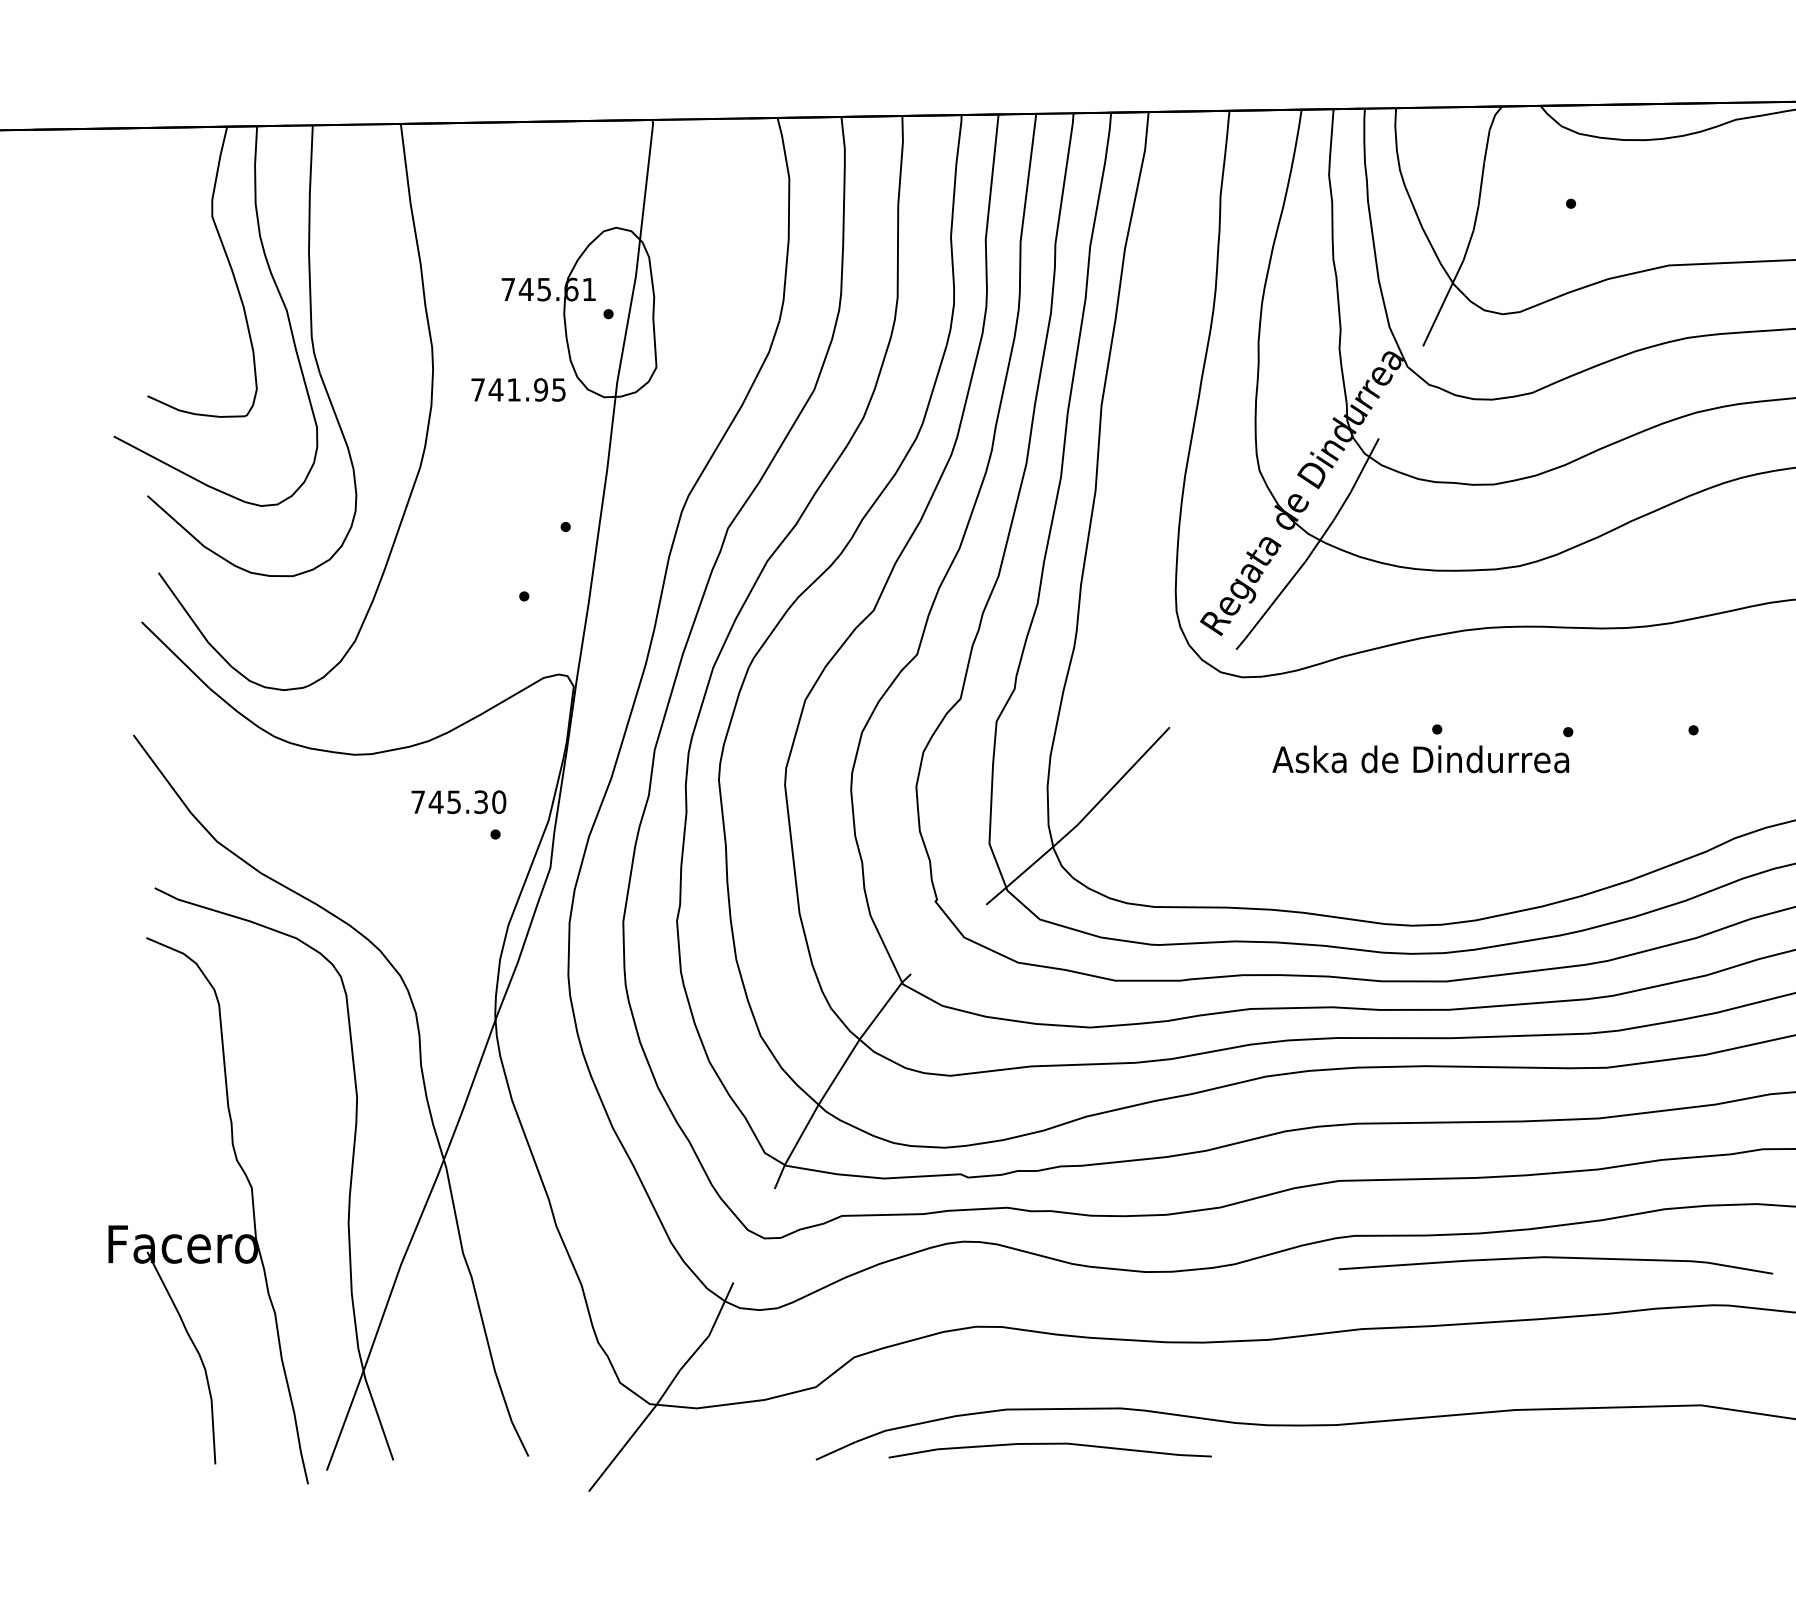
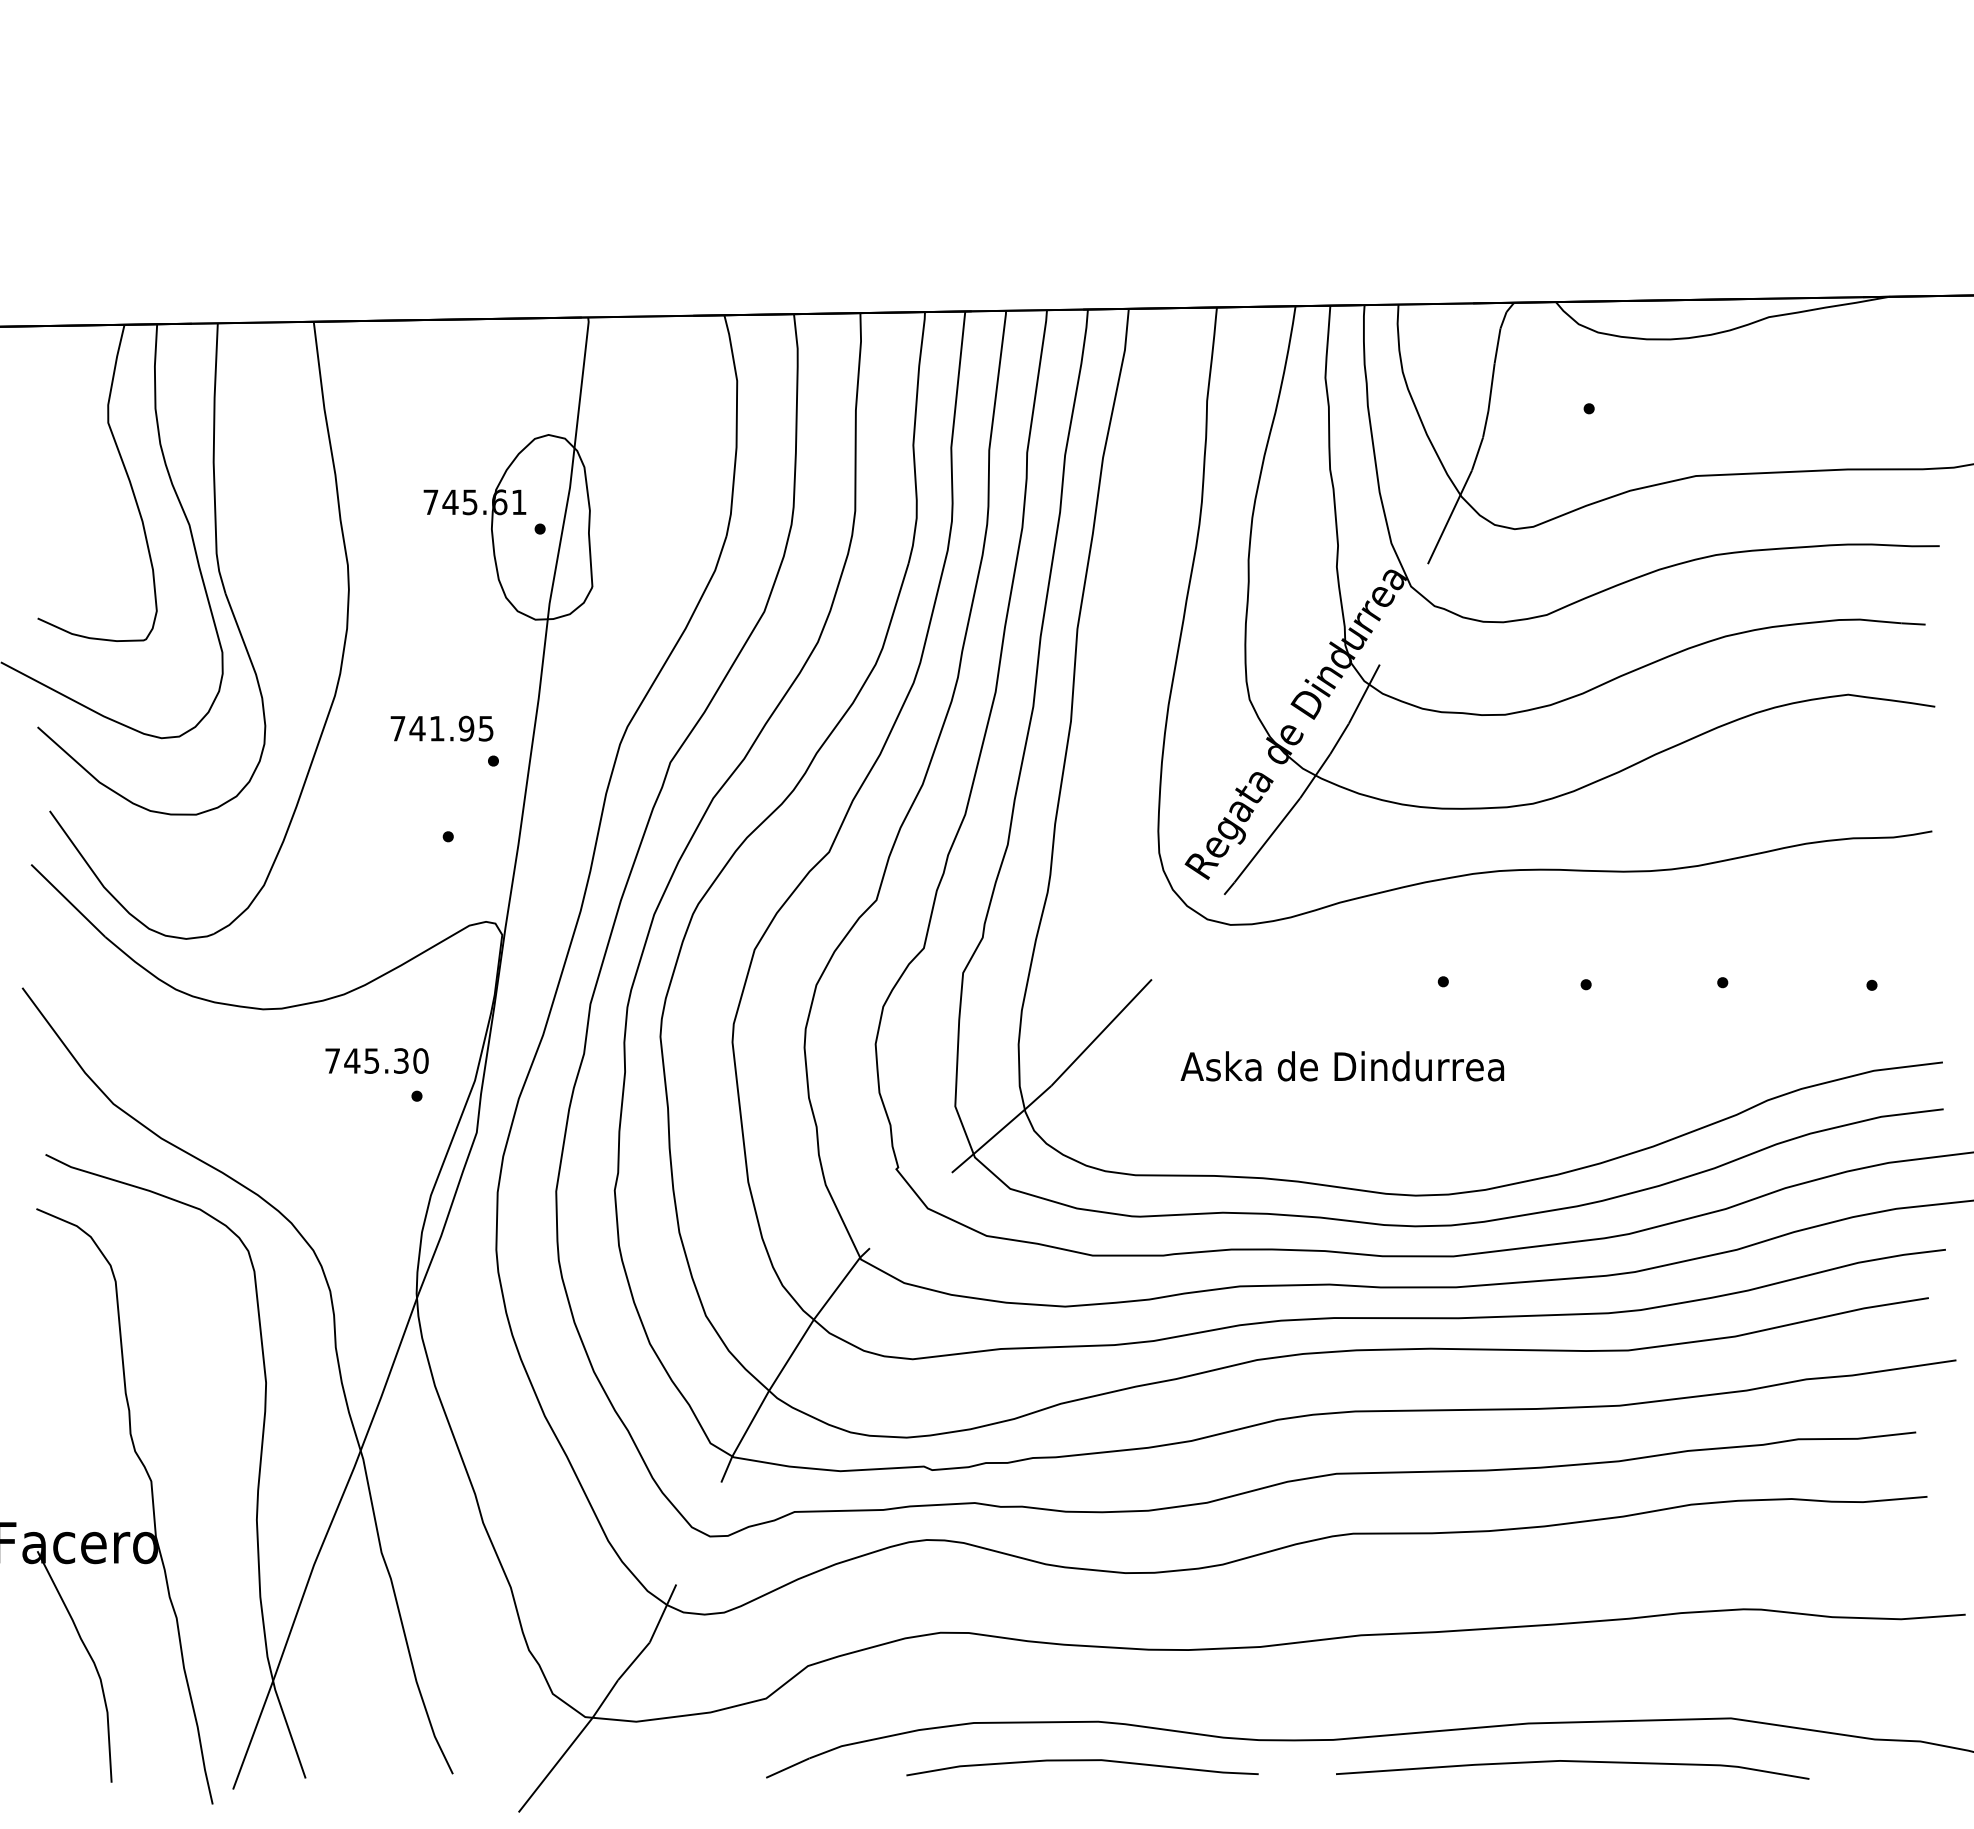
text: (518, 389) -> (441, 728), moved
text: (1420, 759) -> (1342, 1066), moved
curve: (1555, 1258) -> (1572, 1762), moved
curve: (1050, 1444) -> (1082, 1761), moved

